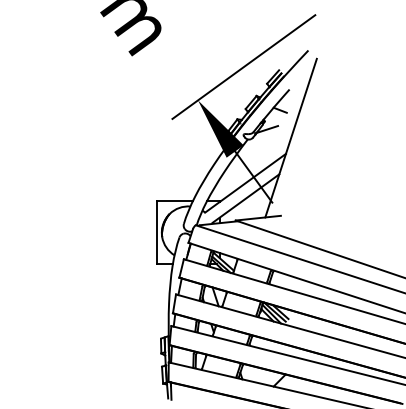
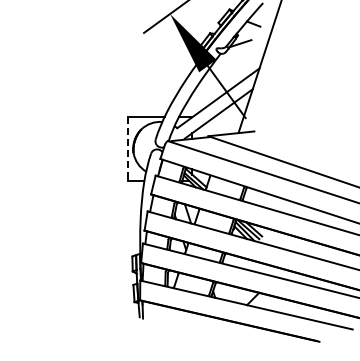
line: (156, 232) -> (127, 148), solid -> dashed

